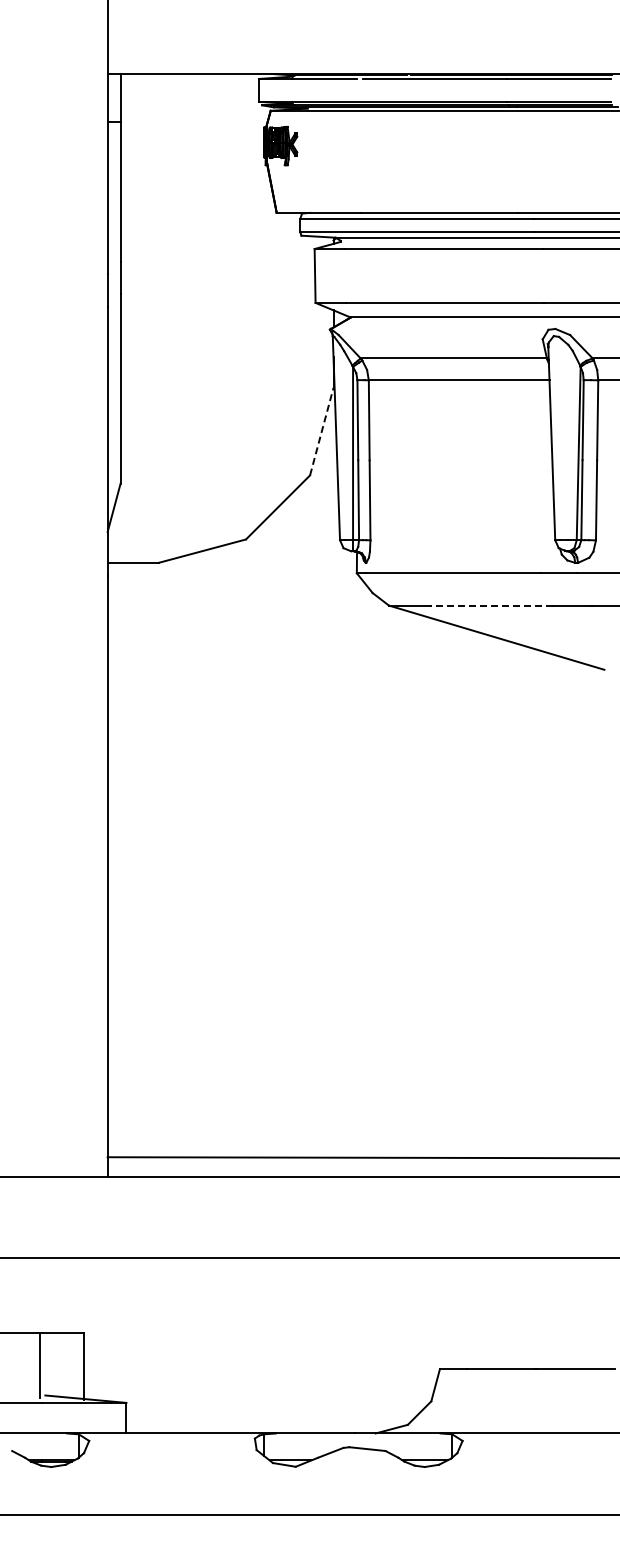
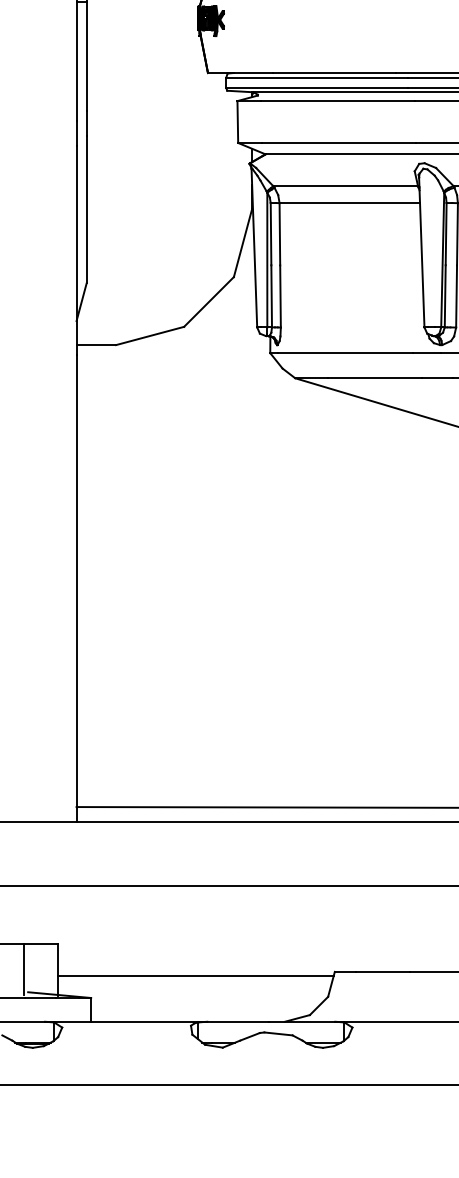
line: (321, 431) -> (242, 242), dashed -> solid
line: (491, 605) -> (374, 378), dashed -> solid
line: (261, 1375) -> (196, 976), added

